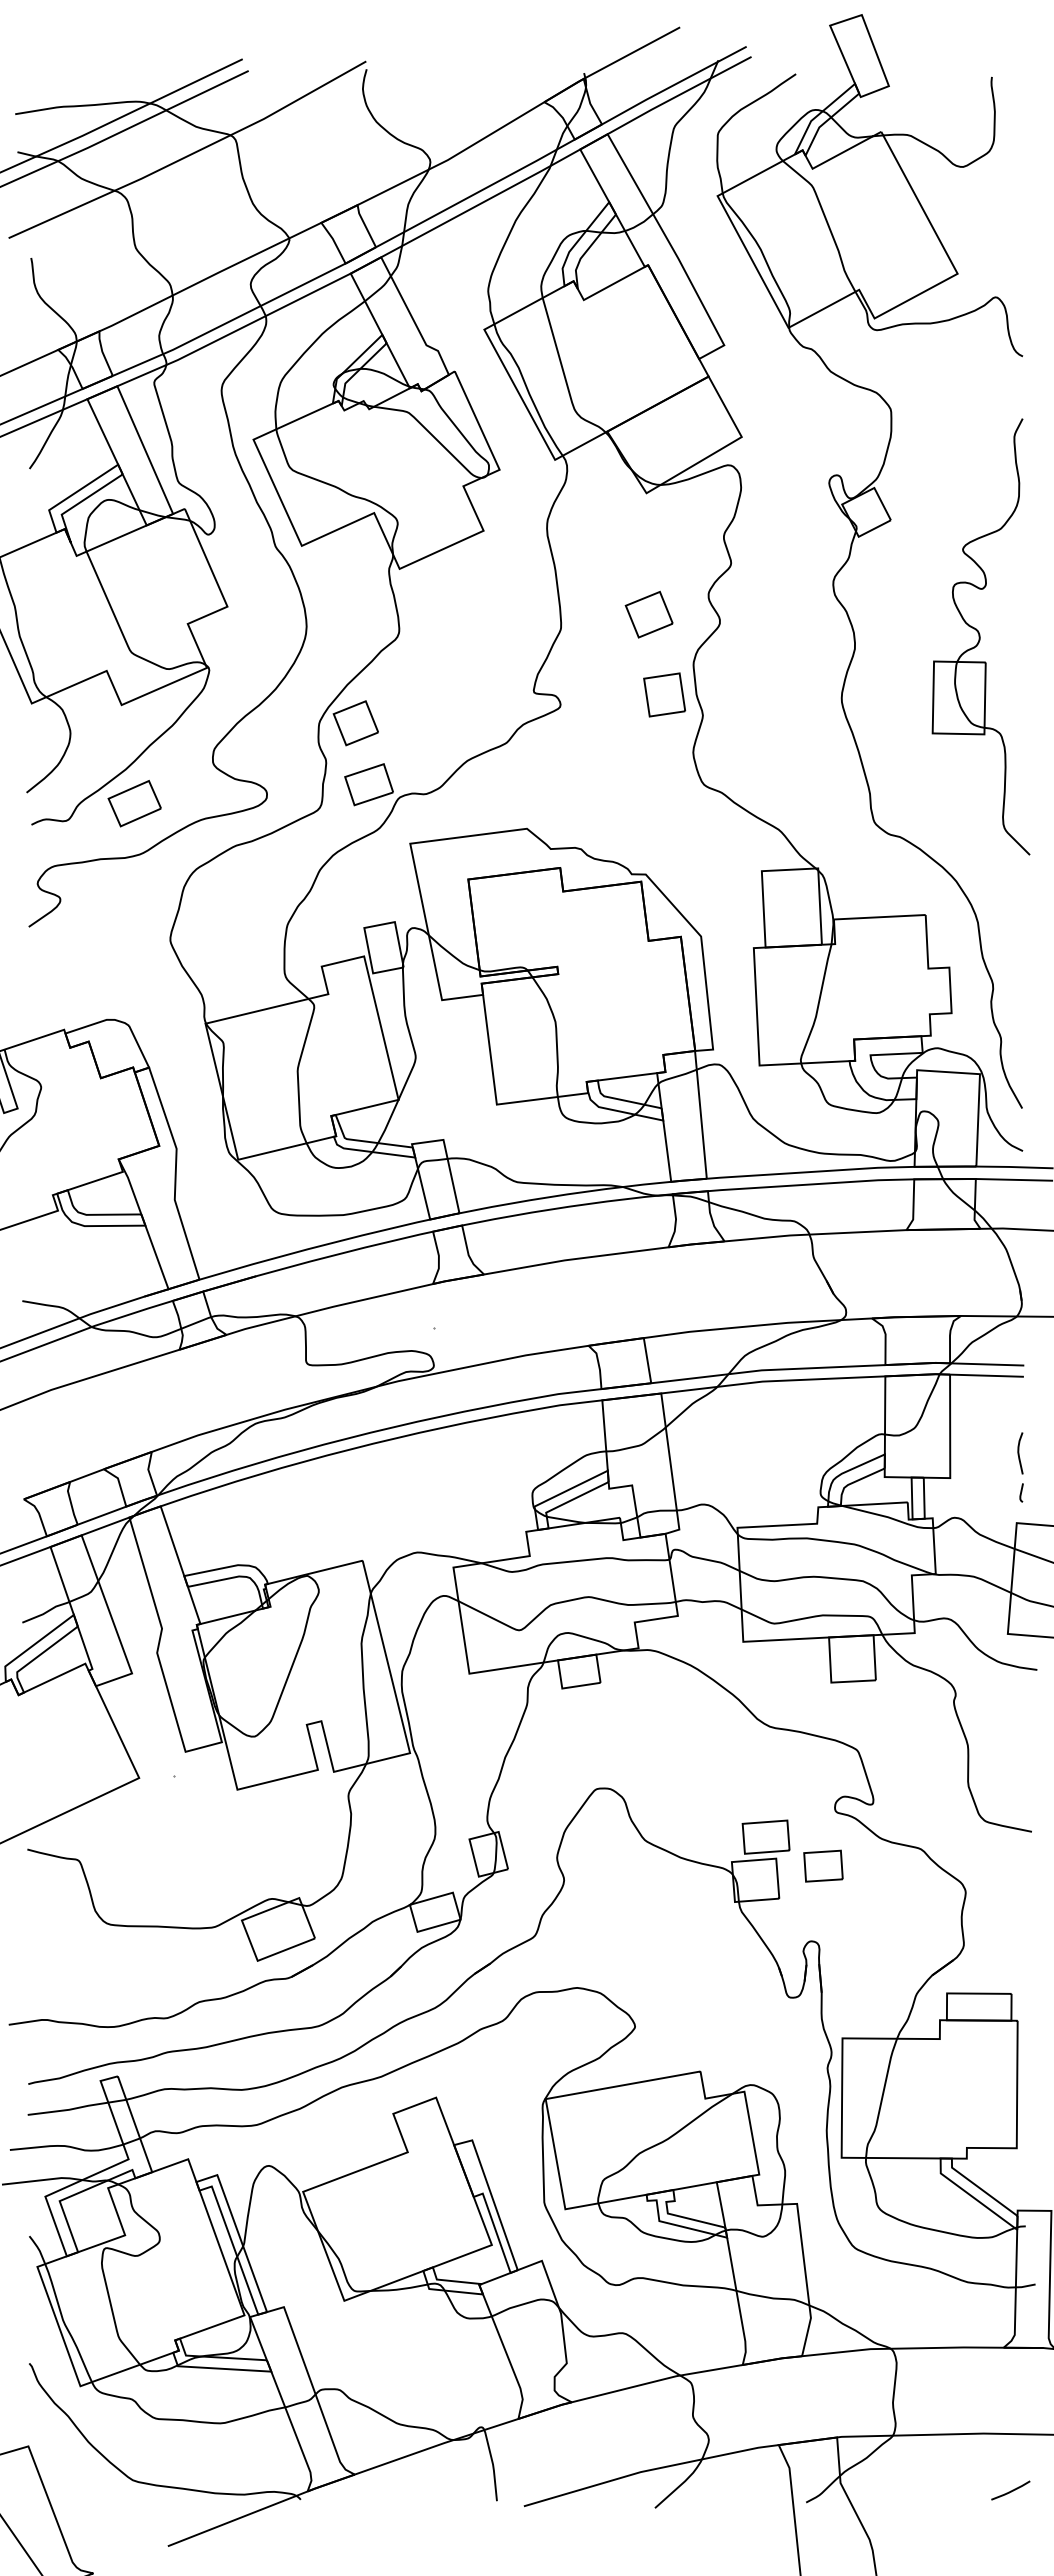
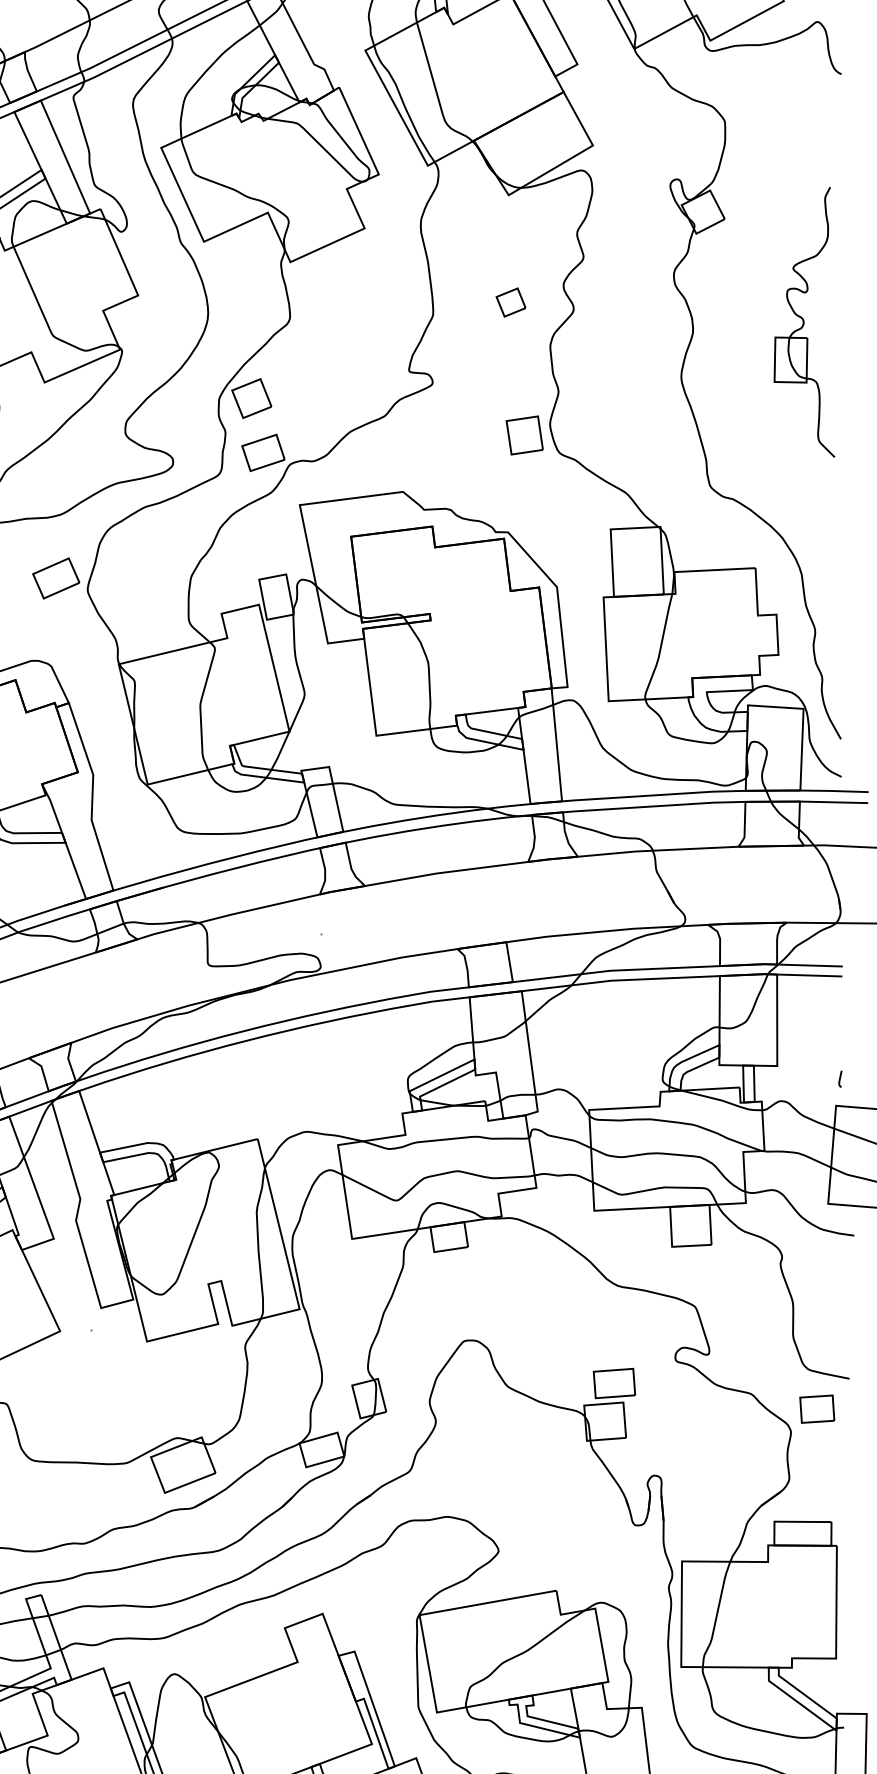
part: (648, 614) -> (510, 302), size x0.7
part: (980, 636) -> (804, 321), size x0.7
part: (664, 694) -> (524, 435), moved
part: (134, 803) -> (56, 578), moved
curve: (1019, 1453) -> (838, 1044), removed
part: (823, 1865) -> (817, 1408), moved

